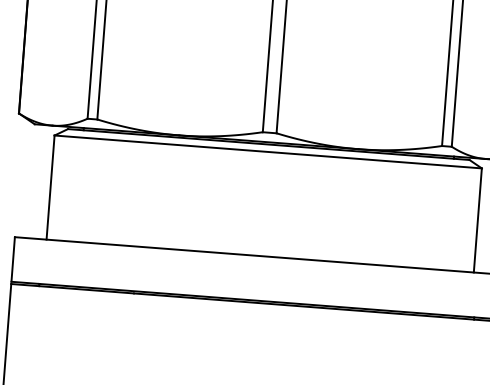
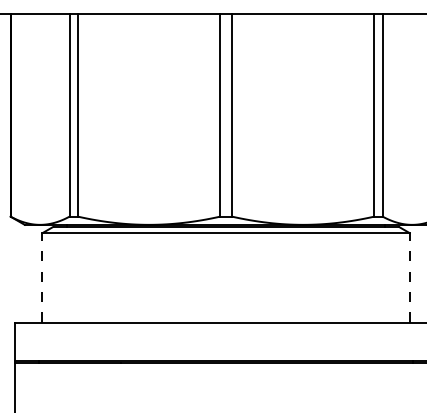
line: (50, 187) -> (42, 277), solid -> dashed
line: (477, 219) -> (409, 277), solid -> dashed

